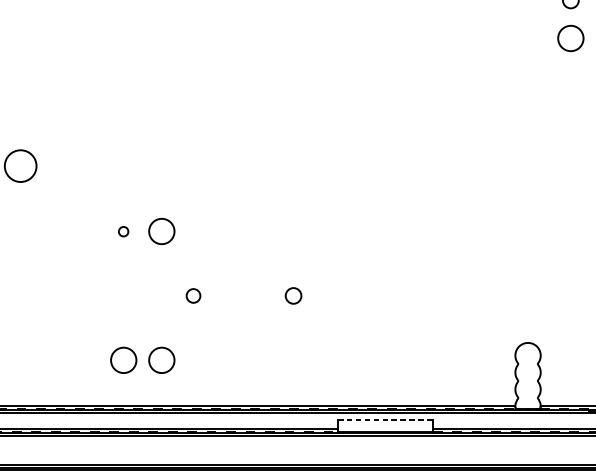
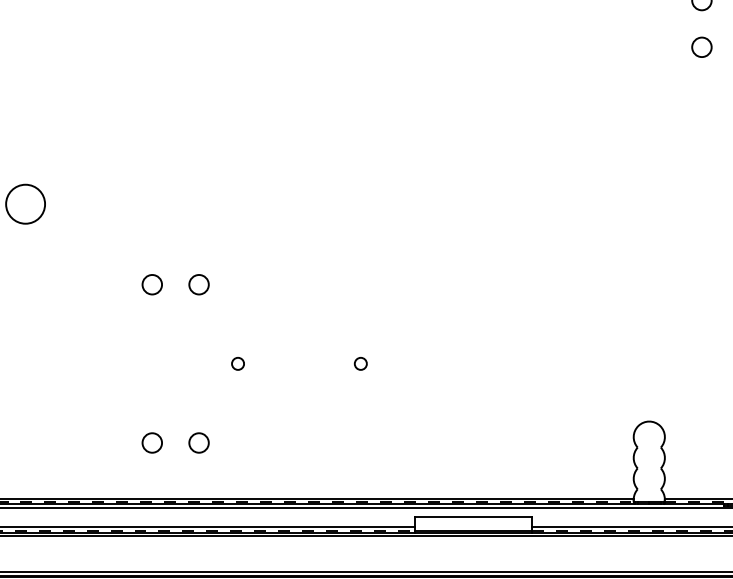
circle: (570, 38) -> (701, 47), size x0.62
circle: (123, 231) -> (151, 284), size x1.67
circle: (161, 231) -> (198, 284), size x0.62
circle: (193, 295) -> (237, 363), size x0.71
circle: (293, 295) -> (360, 363), size x0.62
circle: (123, 359) -> (152, 442), size x0.62
circle: (161, 359) -> (198, 442), size x0.62
line: (385, 420) -> (474, 516), dashed -> solid

